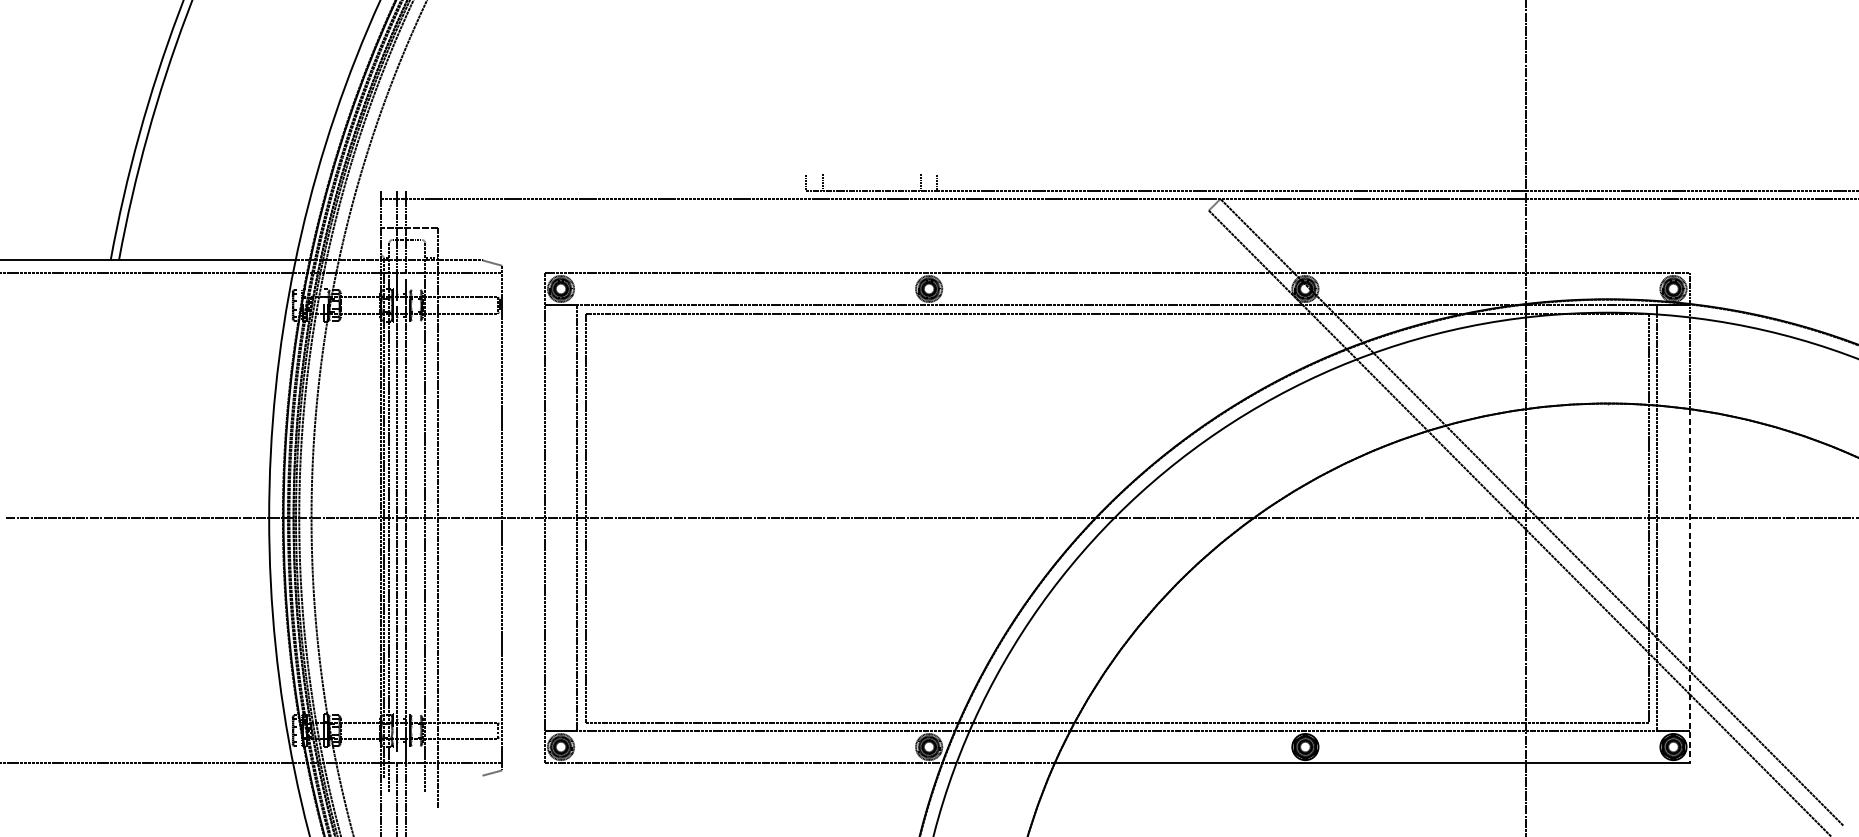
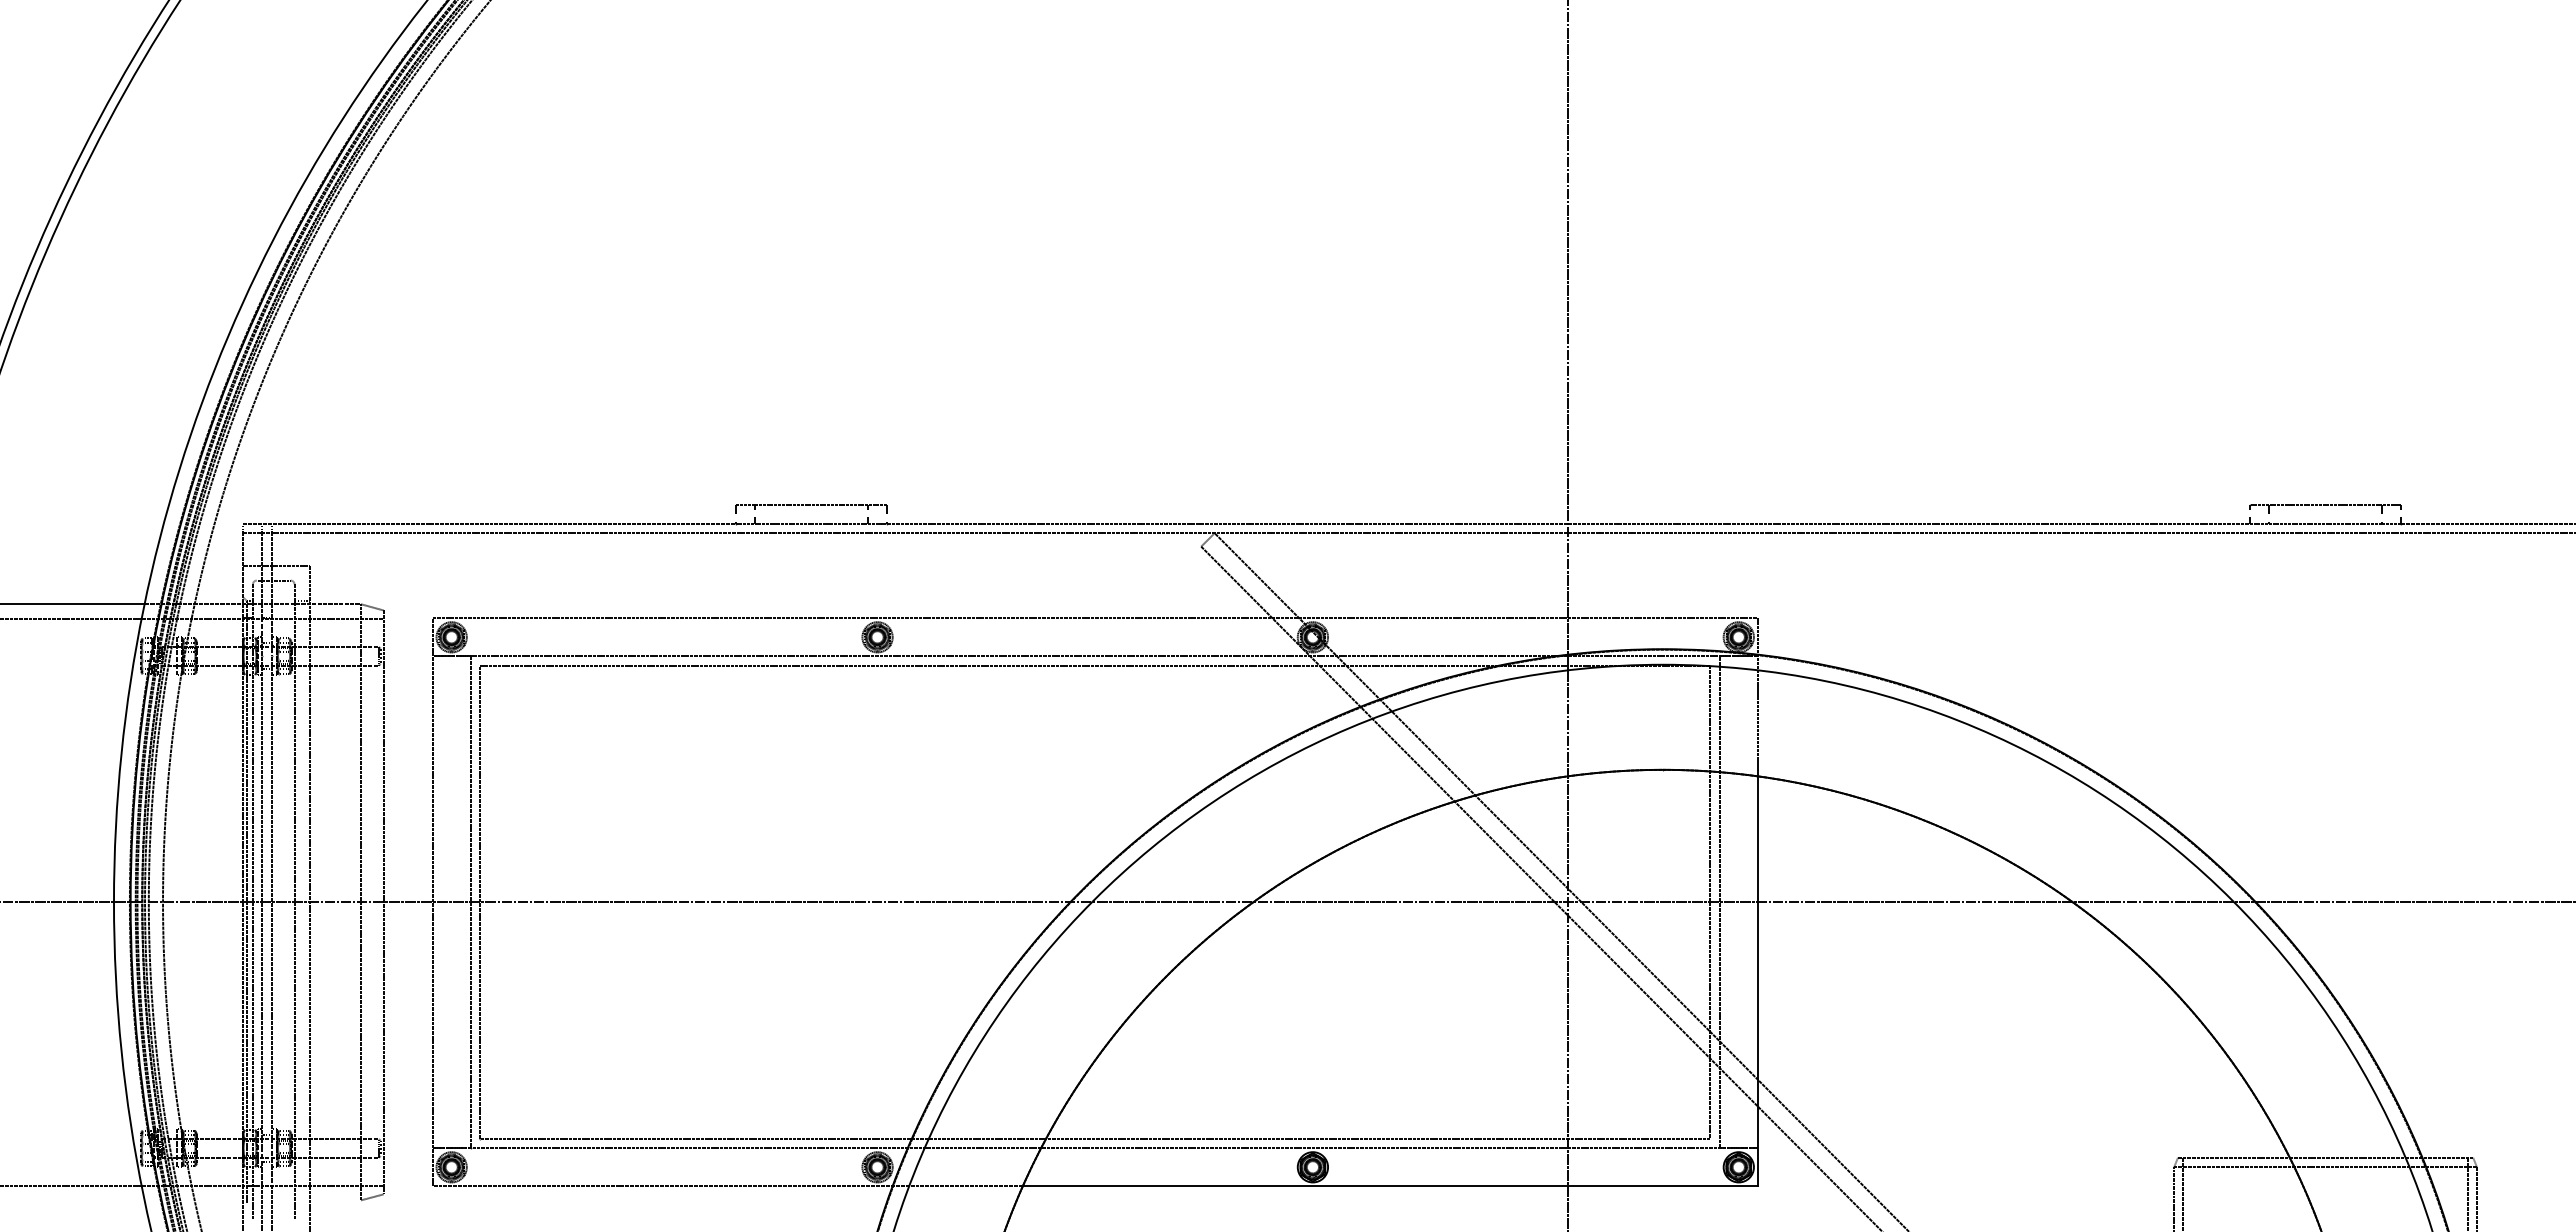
line: (872, 174) -> (811, 504), added
line: (593, 190) -> (489, 523), added
line: (482, 518) -> (360, 902), added
line: (1689, 586) -> (1757, 981), dashed -> solid

